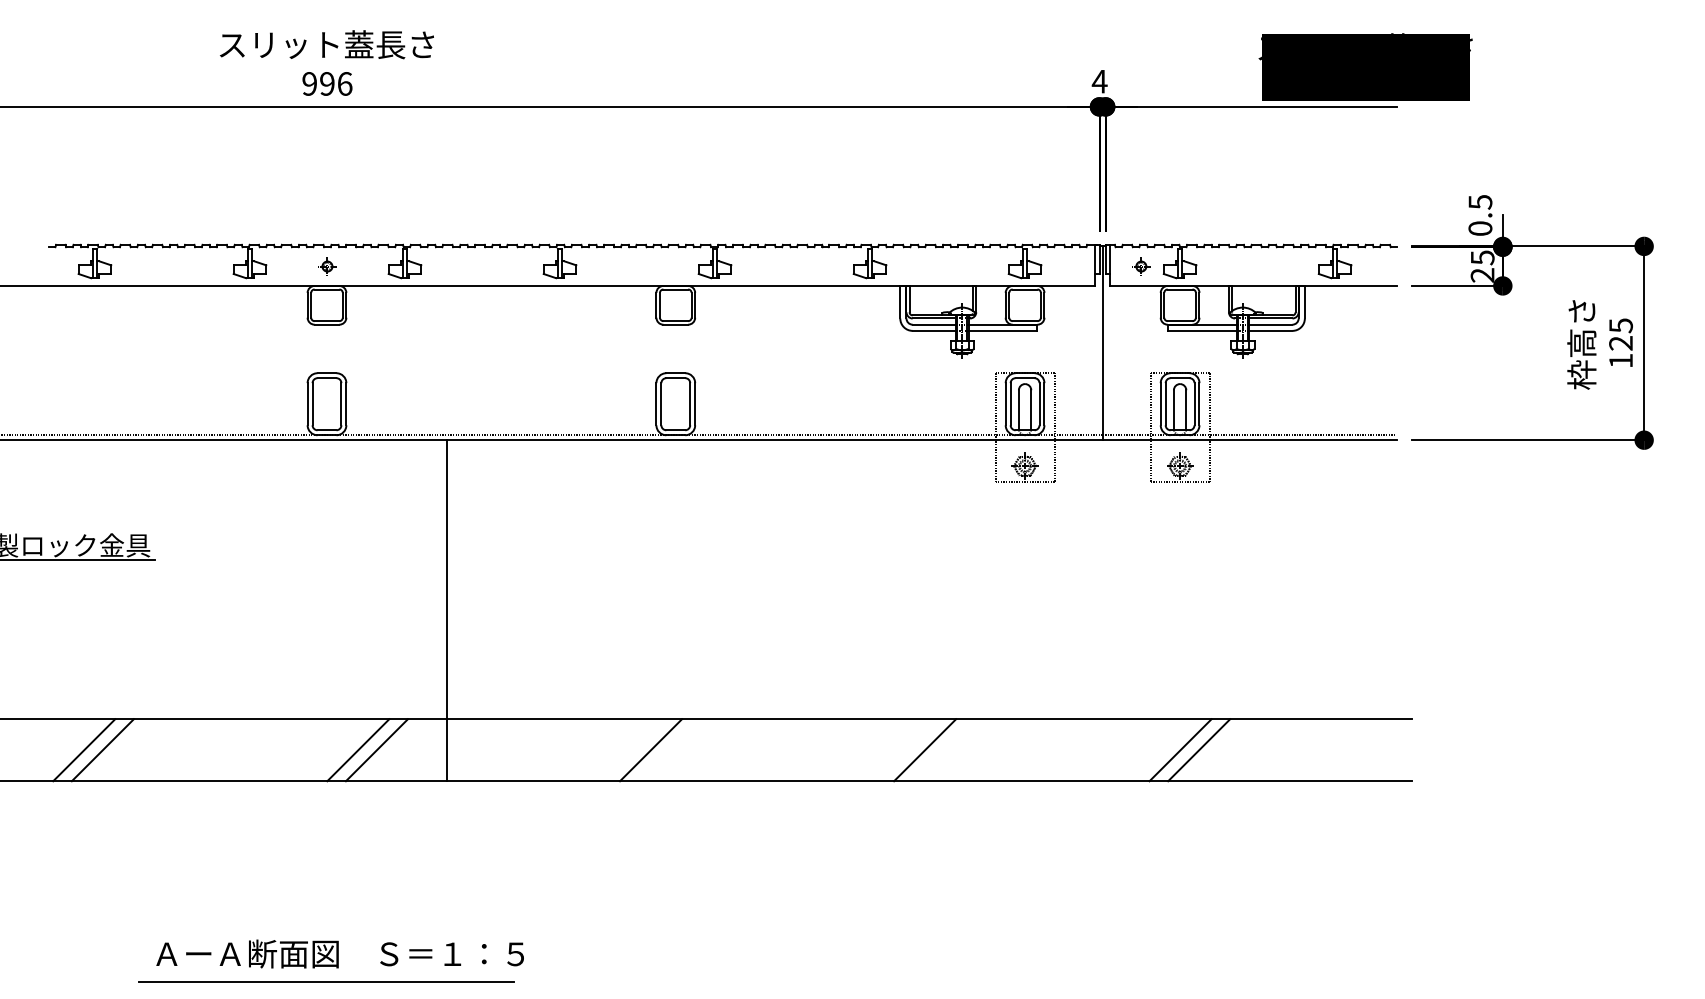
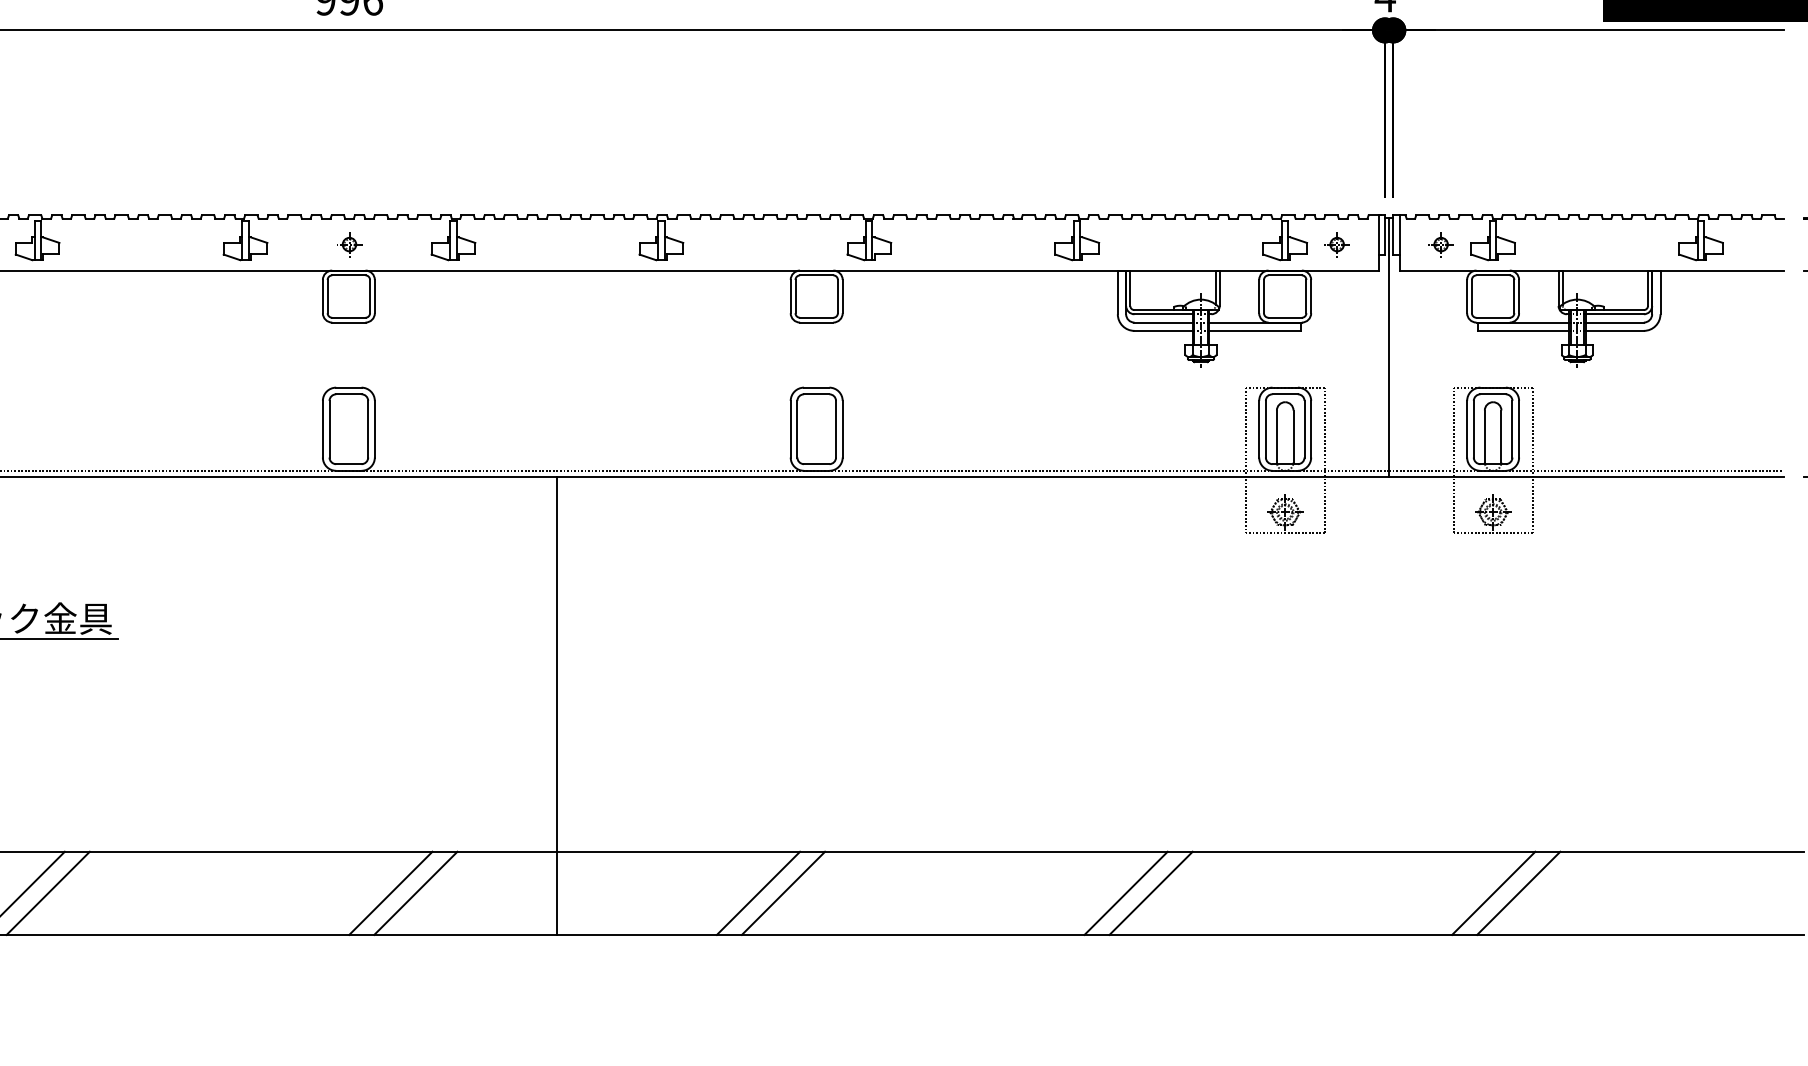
part: (1063, 266) -> (1336, 244), added
line: (447, 610) -> (557, 705), moved
line: (632, 750) -> (758, 893), added
line: (906, 750) -> (1126, 893), added

